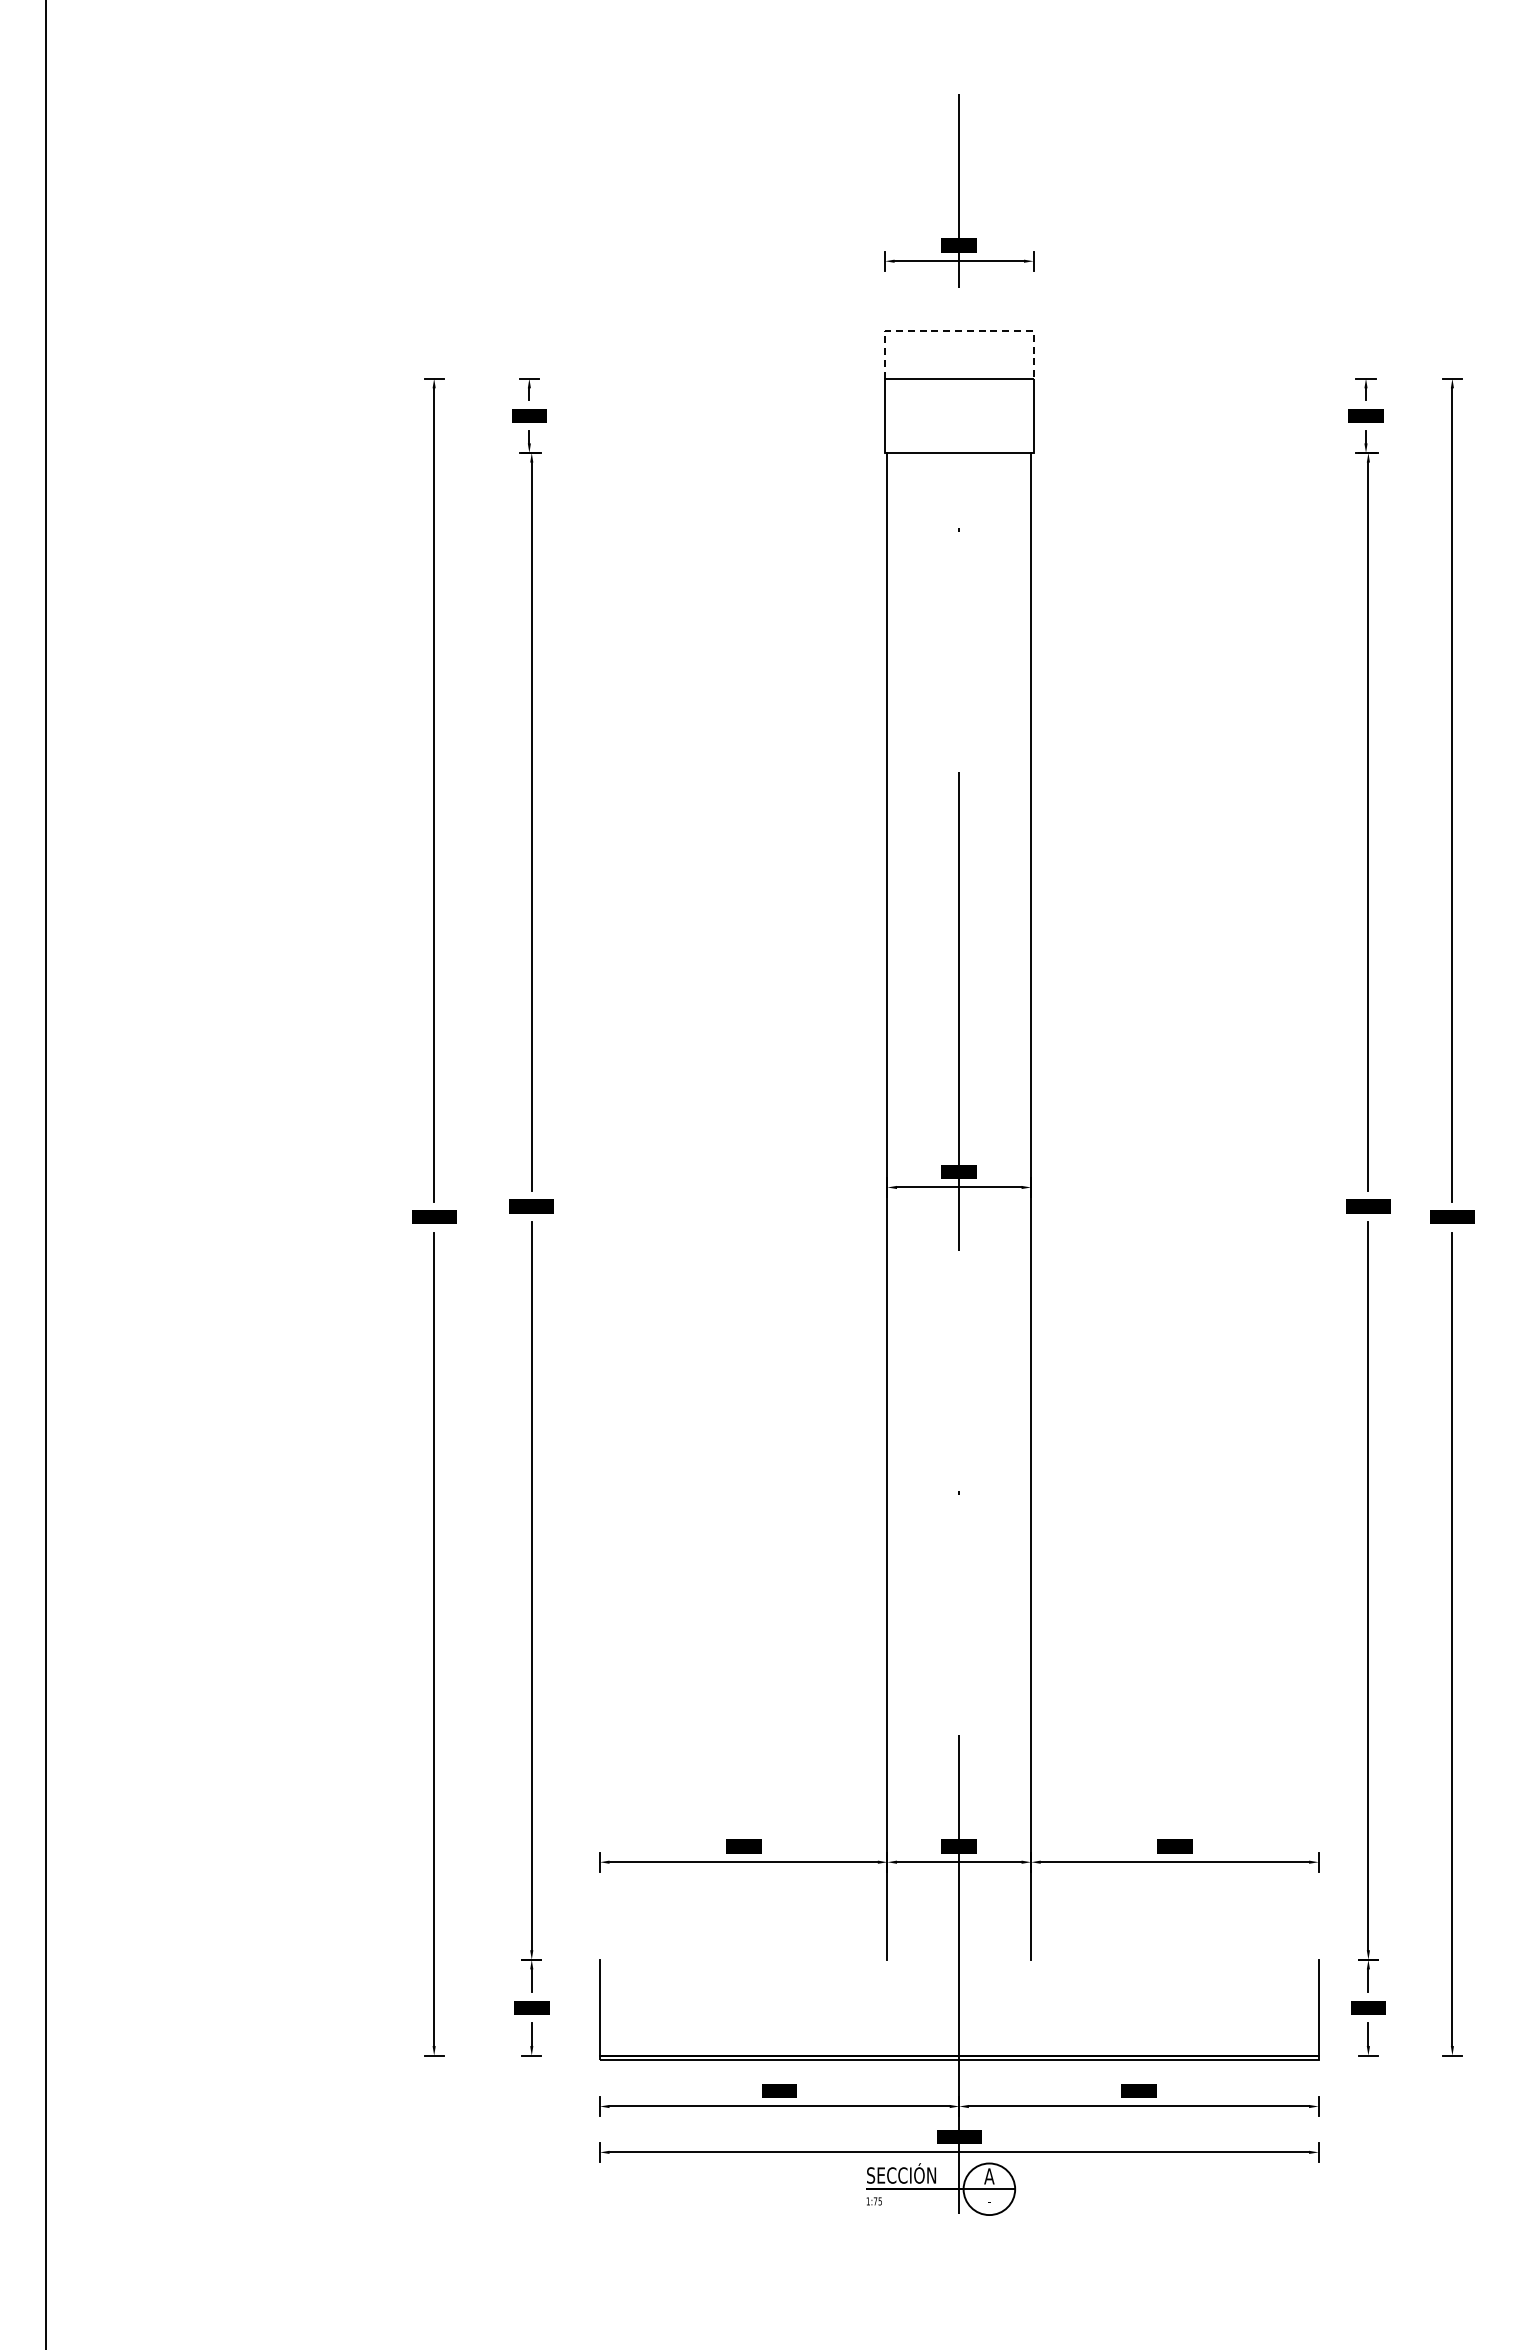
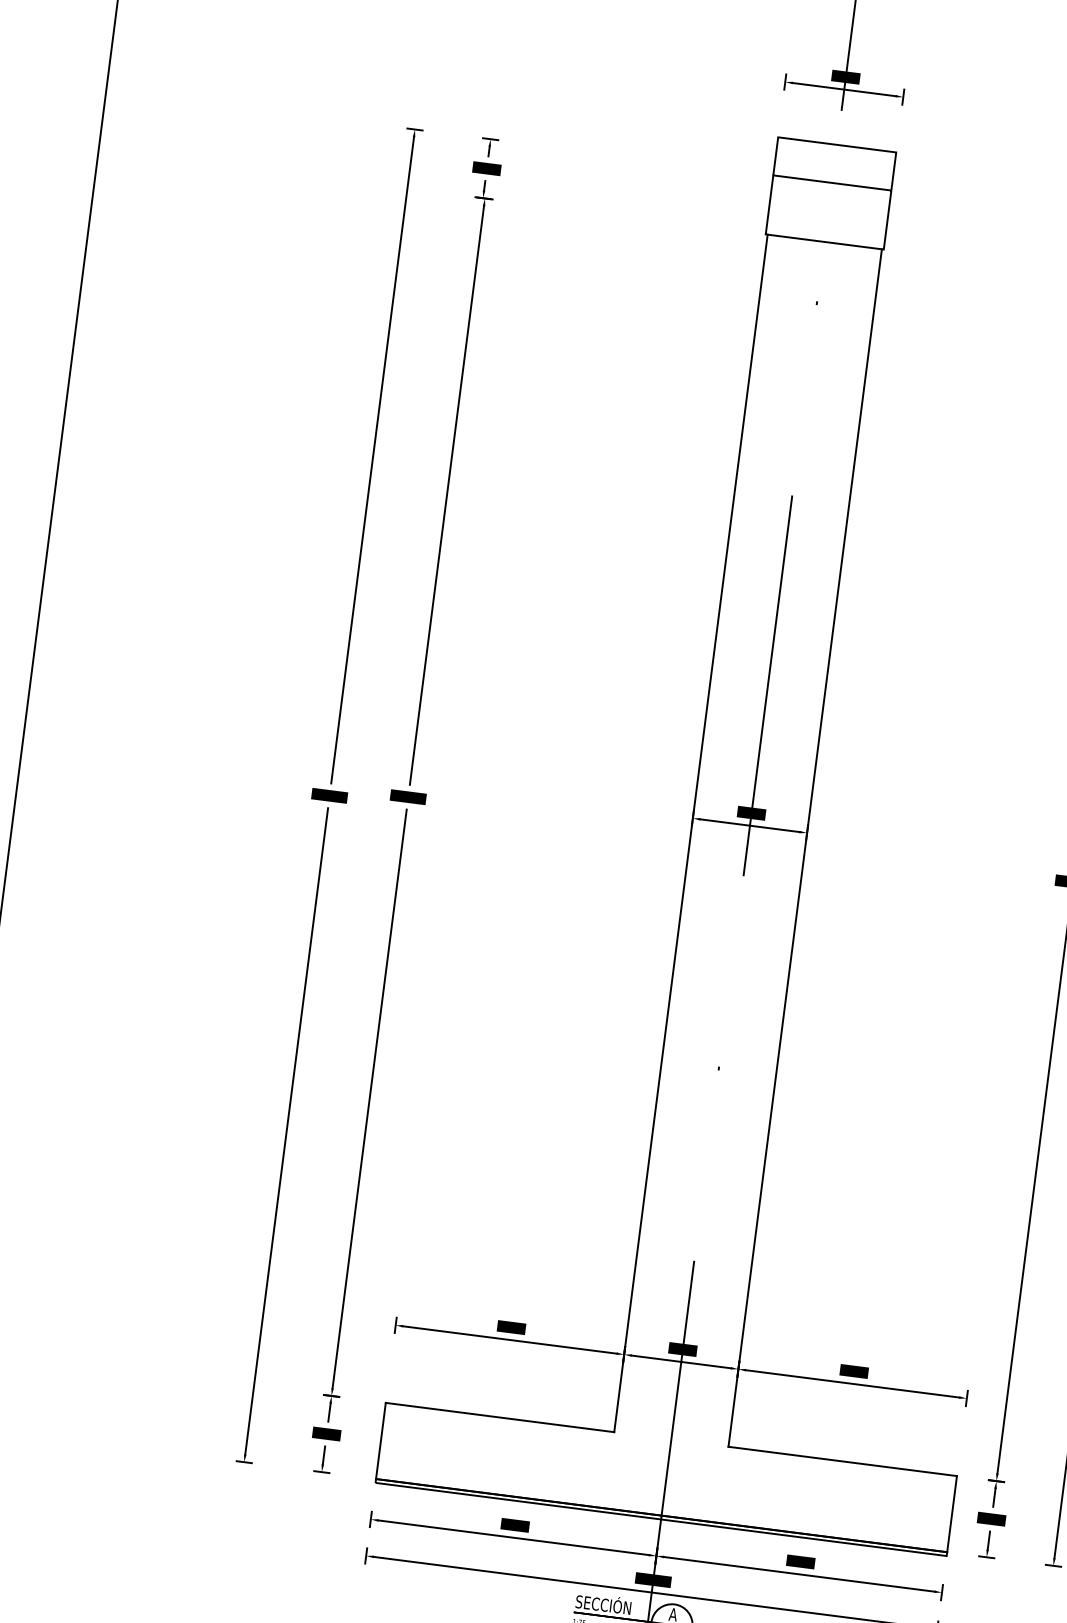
line: (959, 330) -> (837, 144), dashed -> solid
line: (743, 1959) -> (499, 1417), added
line: (1174, 1959) -> (842, 1461), added

